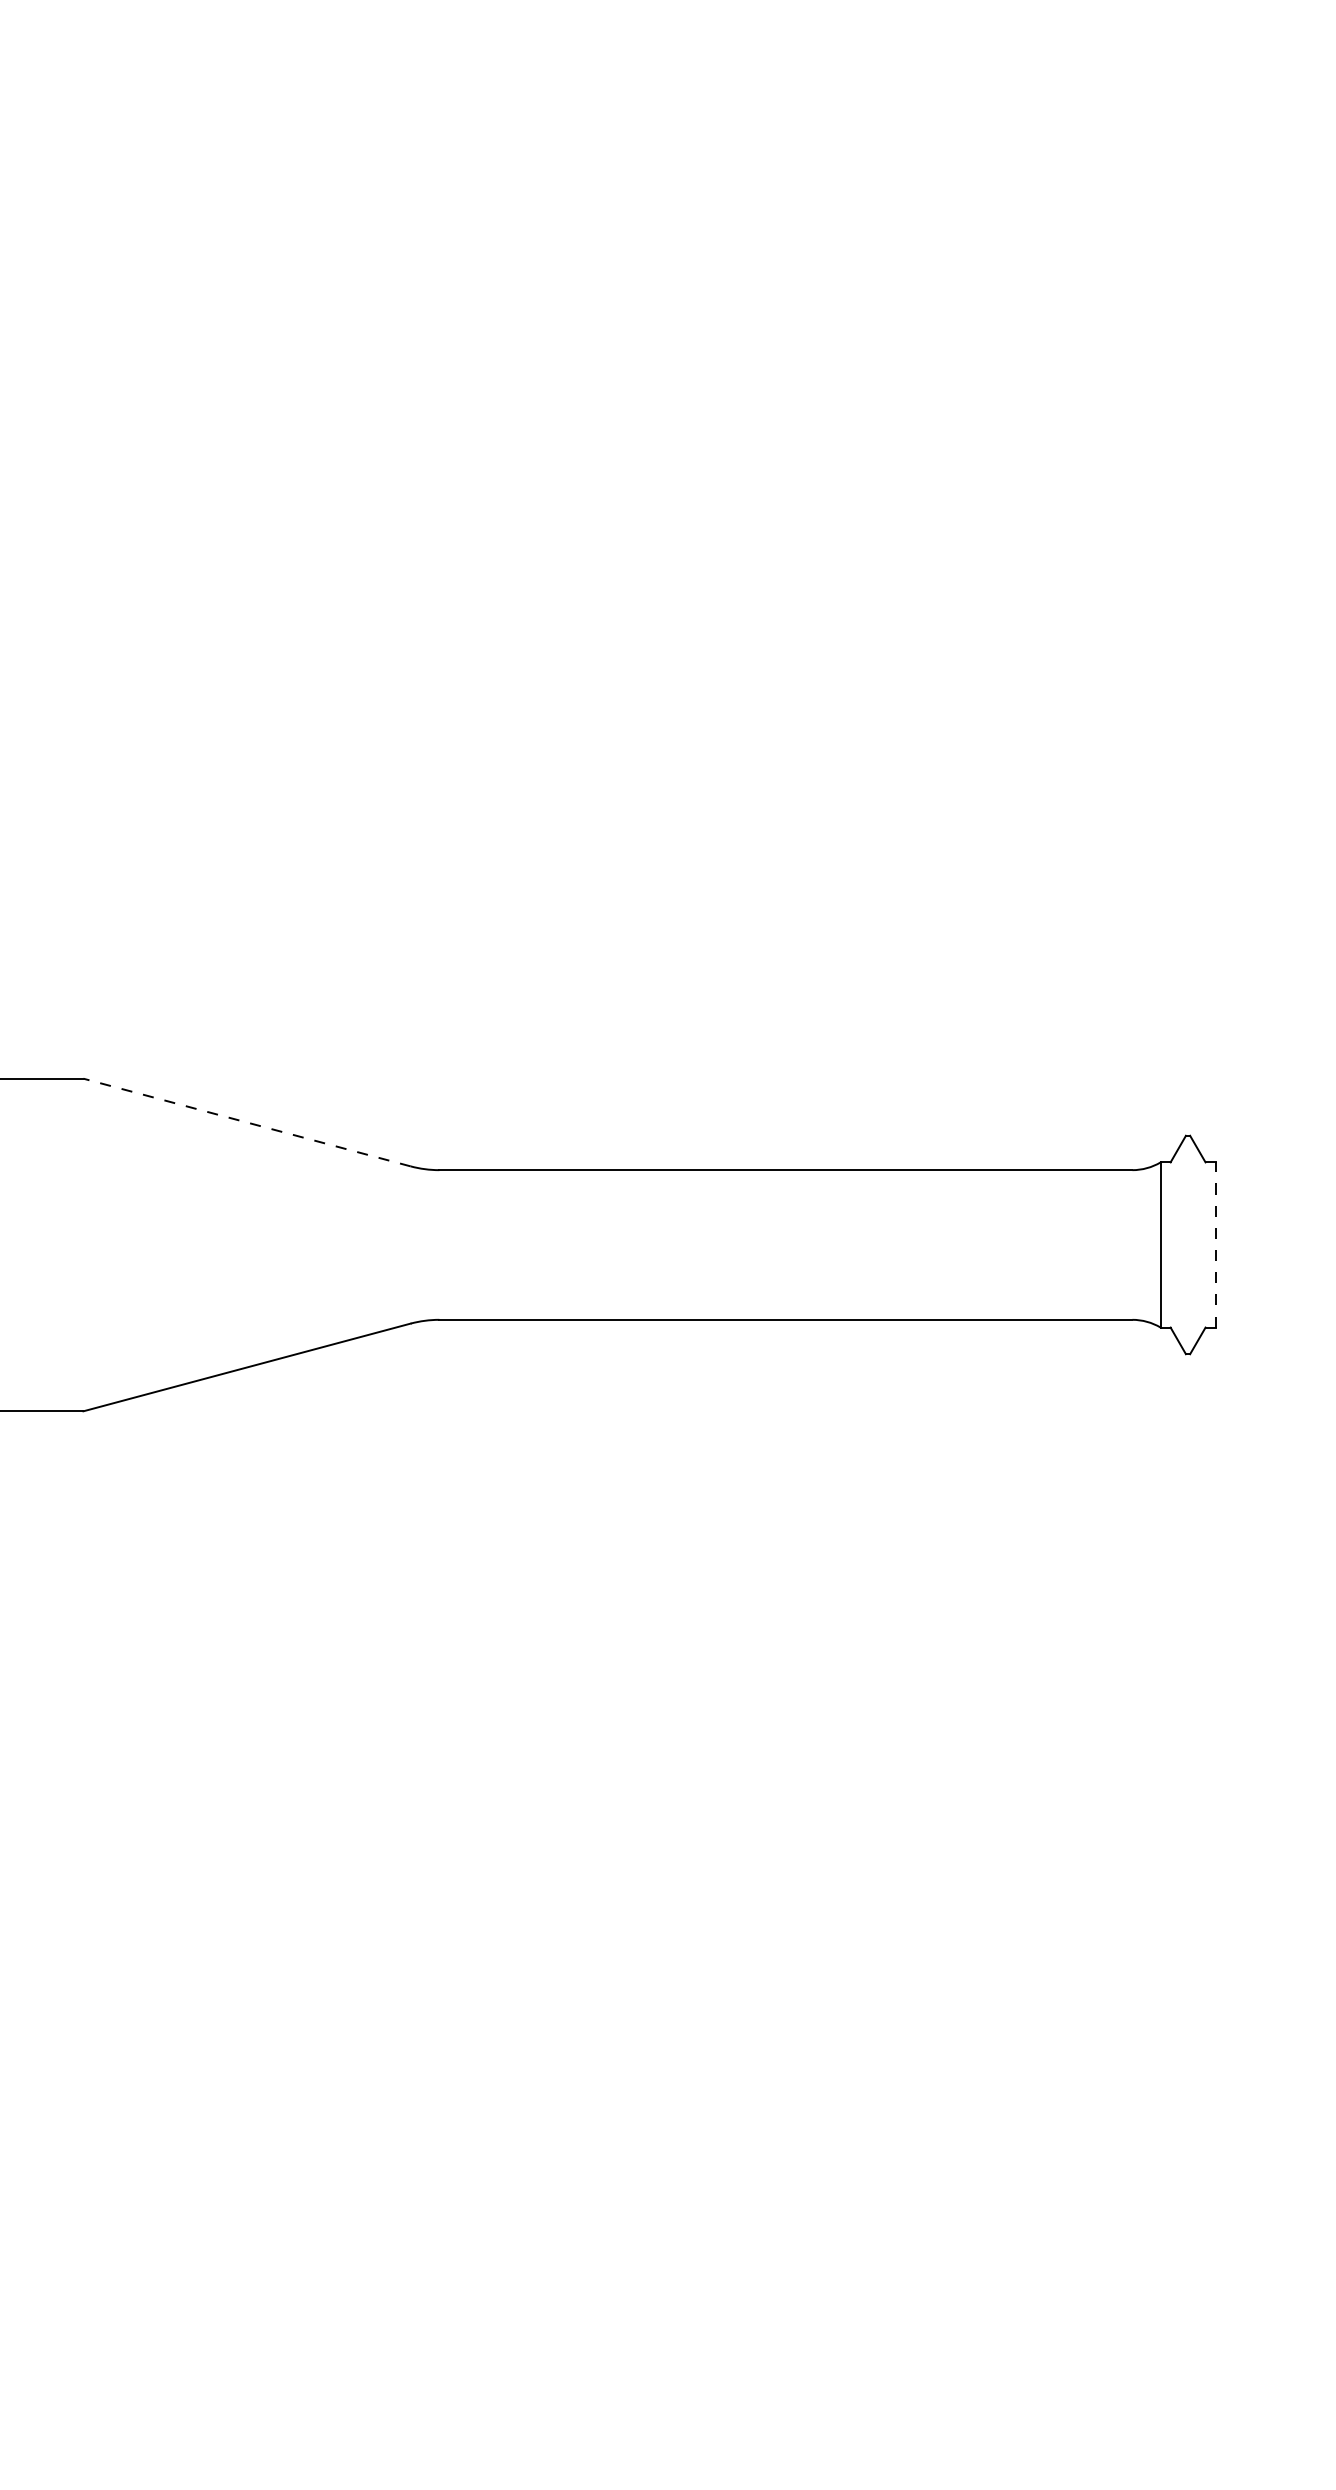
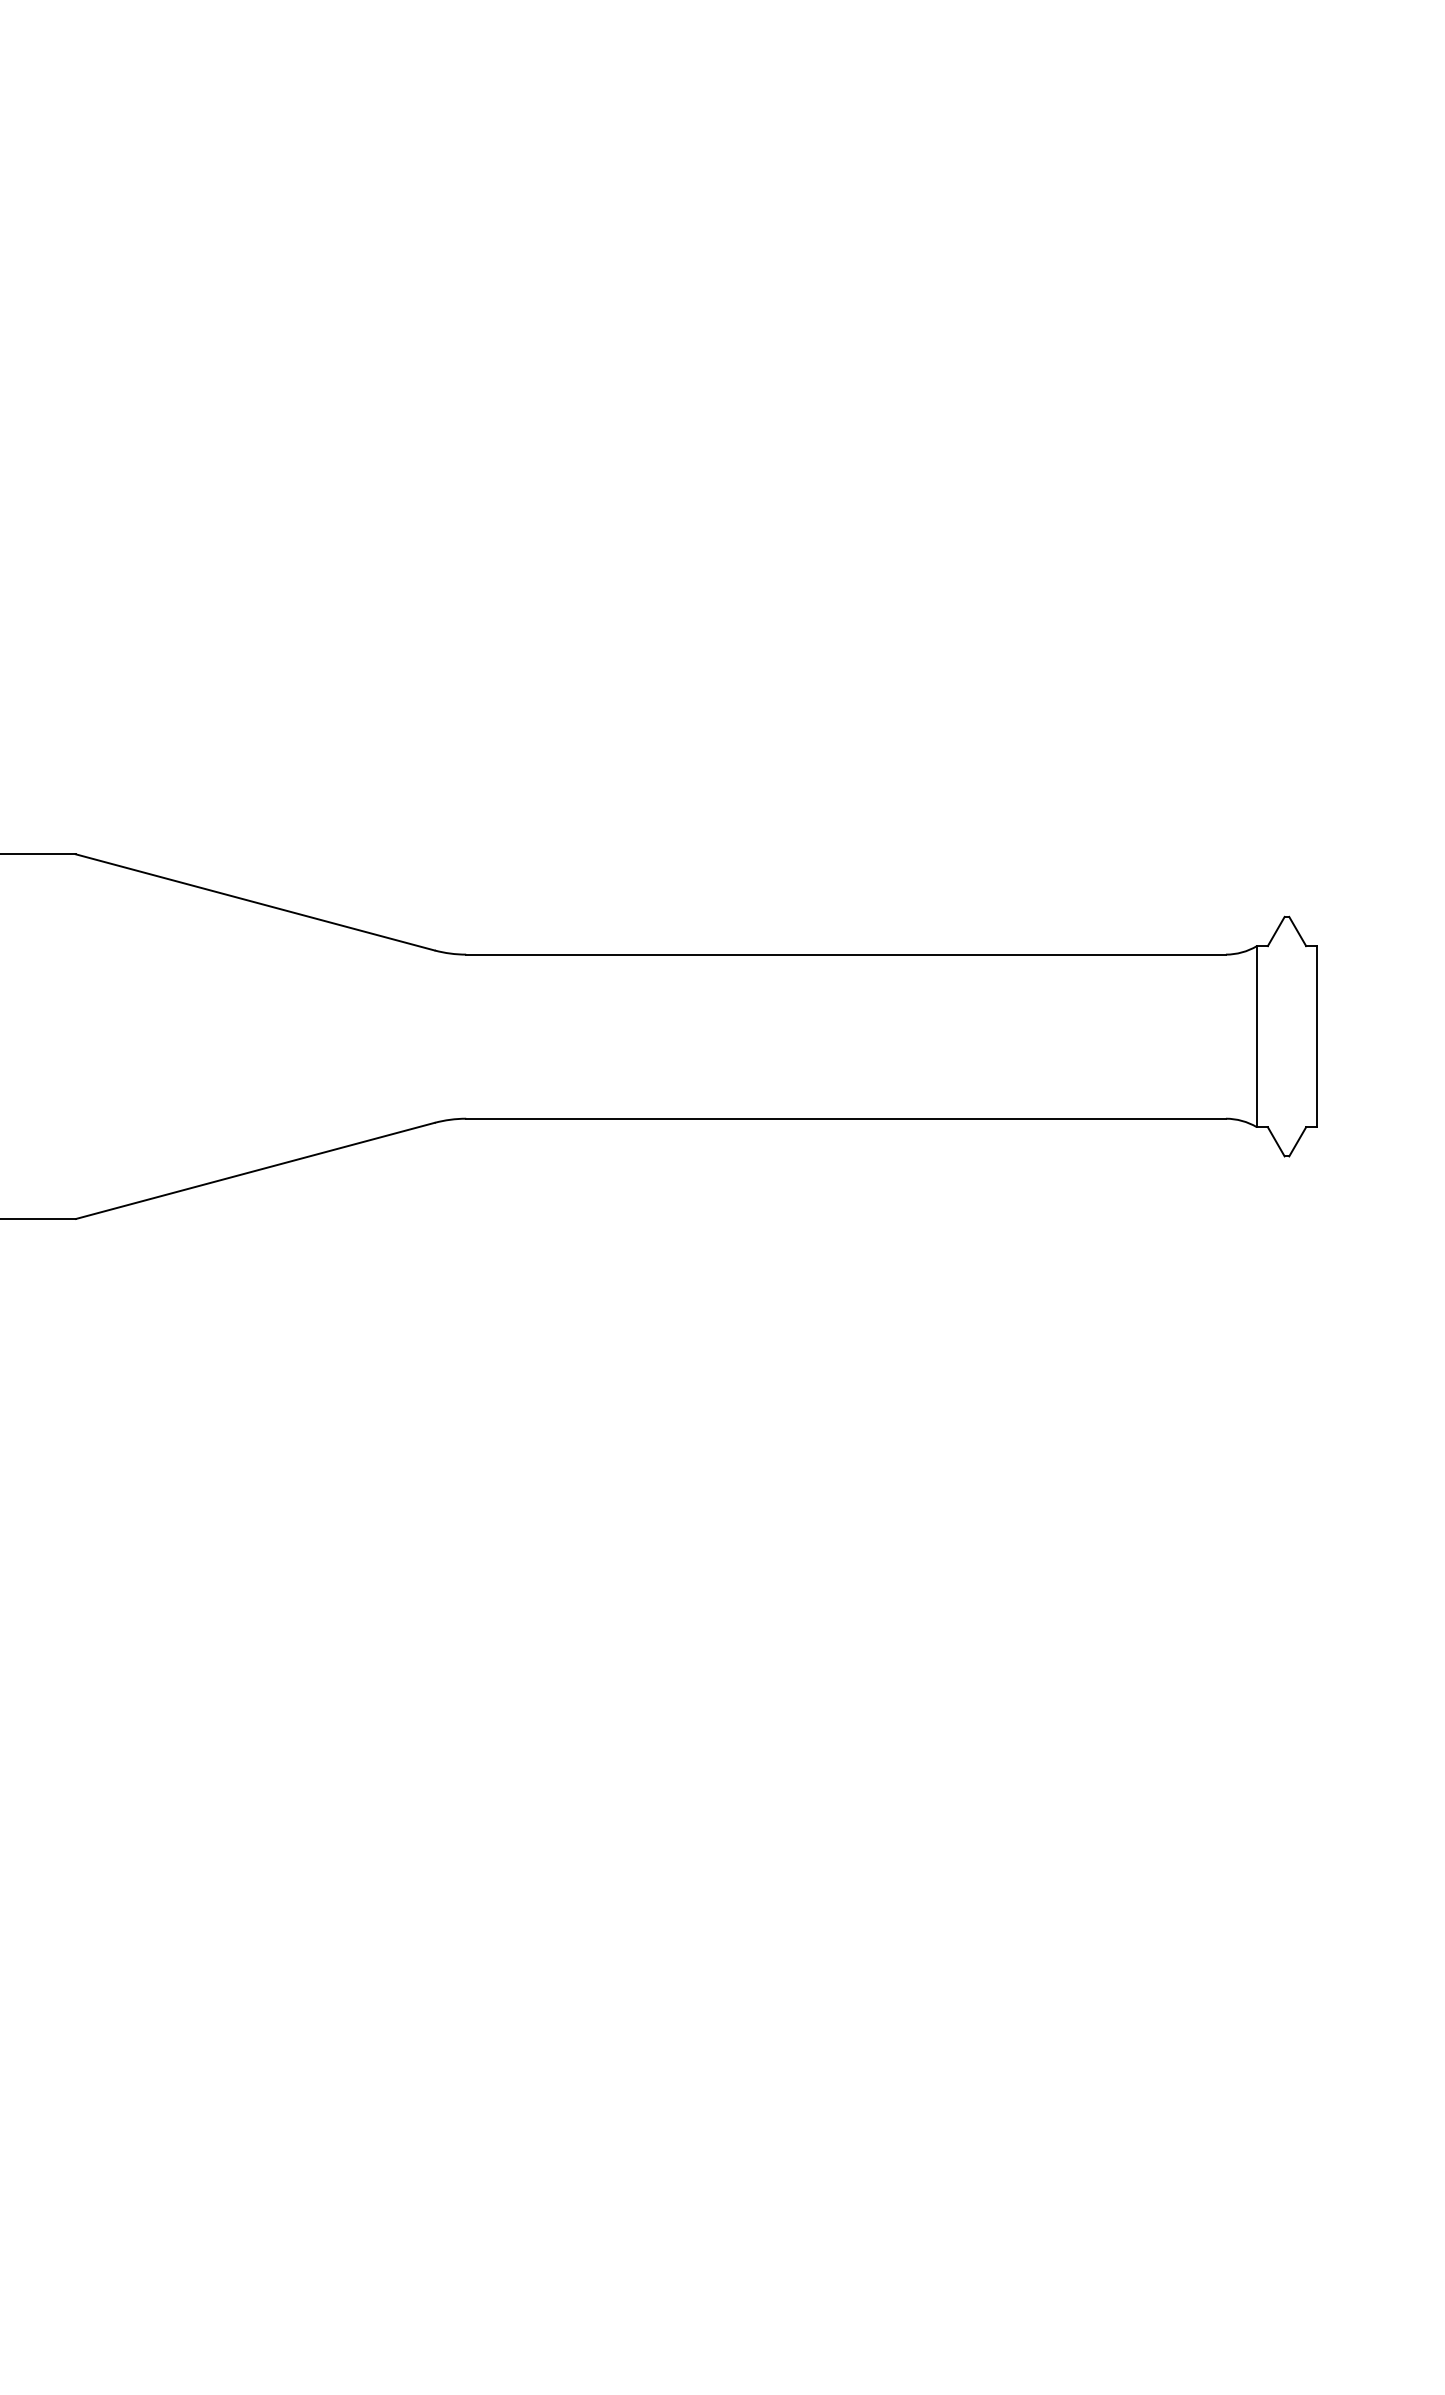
line: (246, 1122) -> (254, 902), dashed -> solid
line: (1215, 1245) -> (1317, 1037), dashed -> solid

